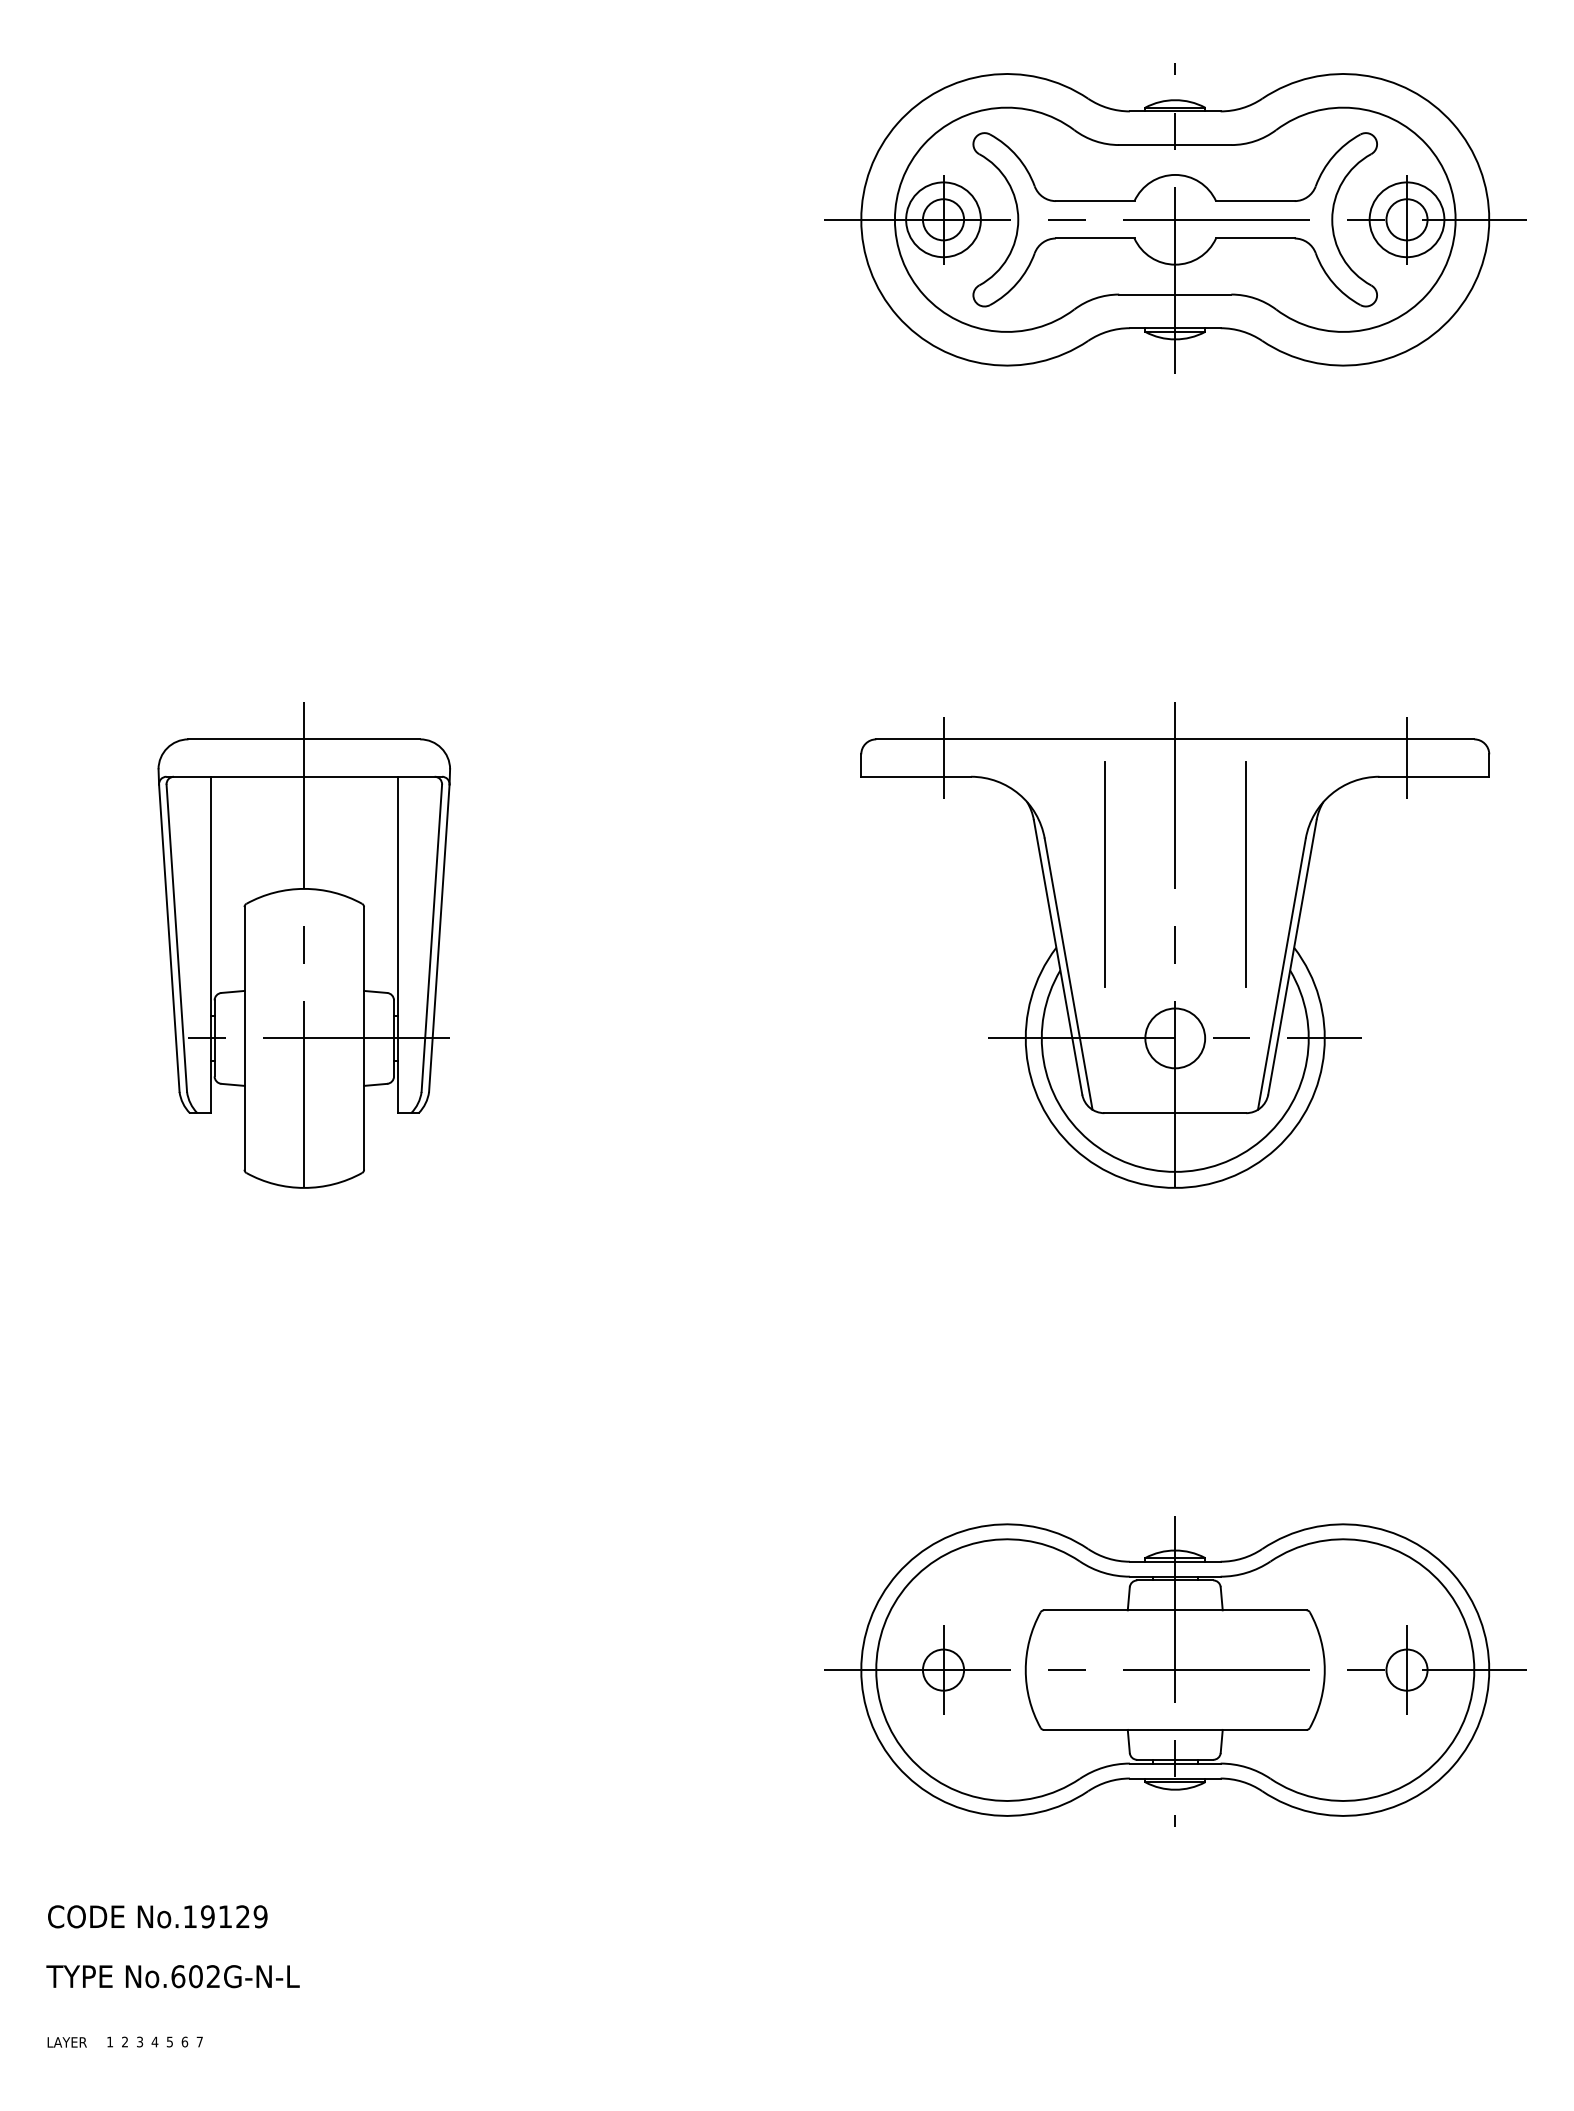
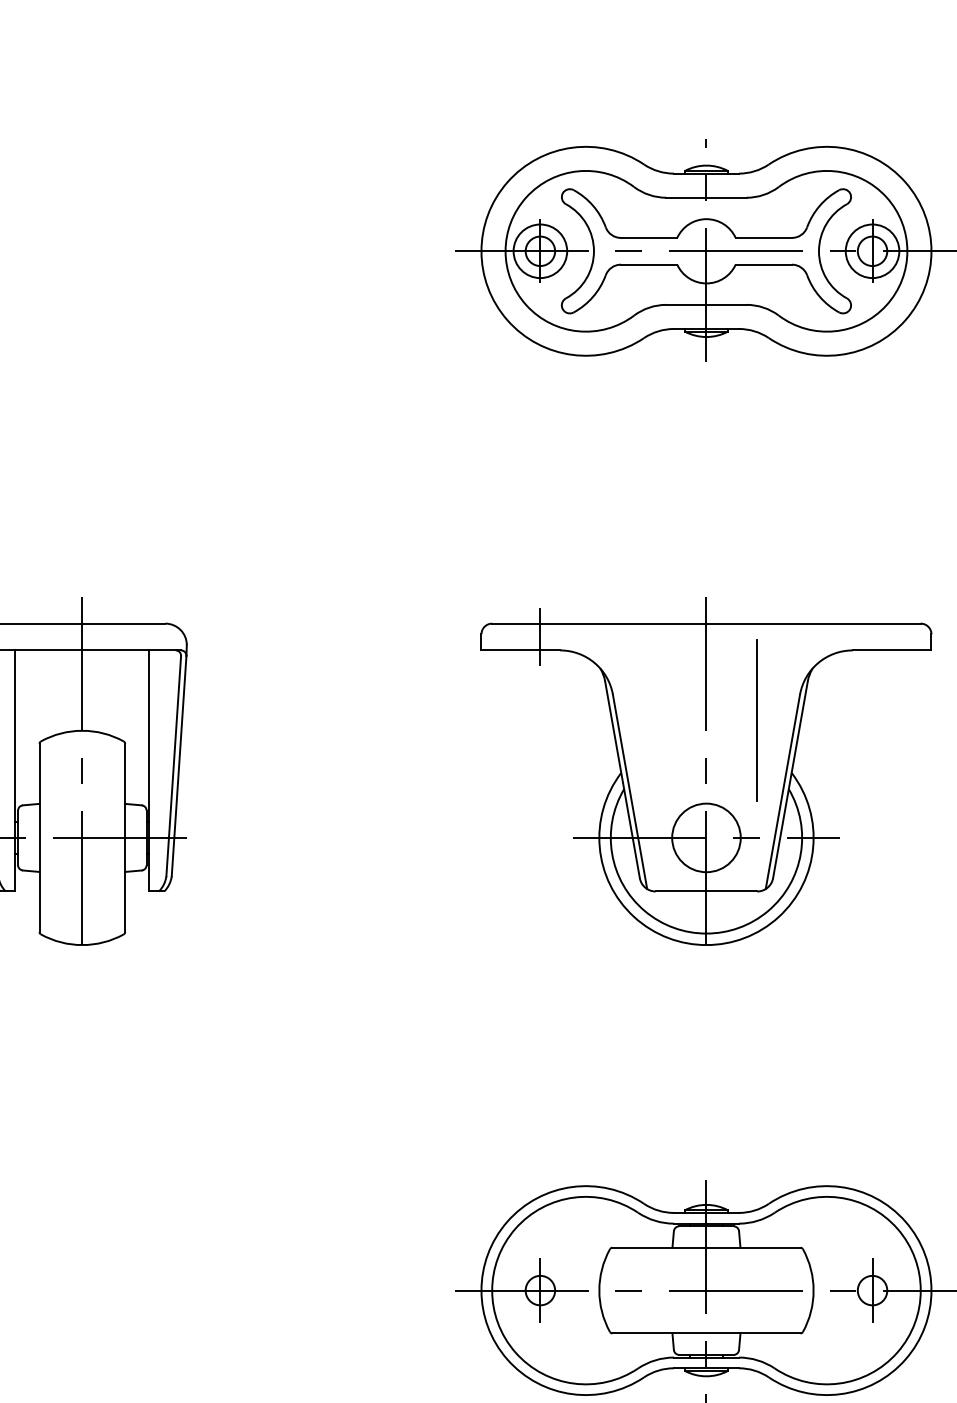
line: (1407, 757) -> (872, 636), removed
line: (1104, 874) -> (655, 720), removed
circle: (1175, 1038) -> (706, 837), size x1.6

